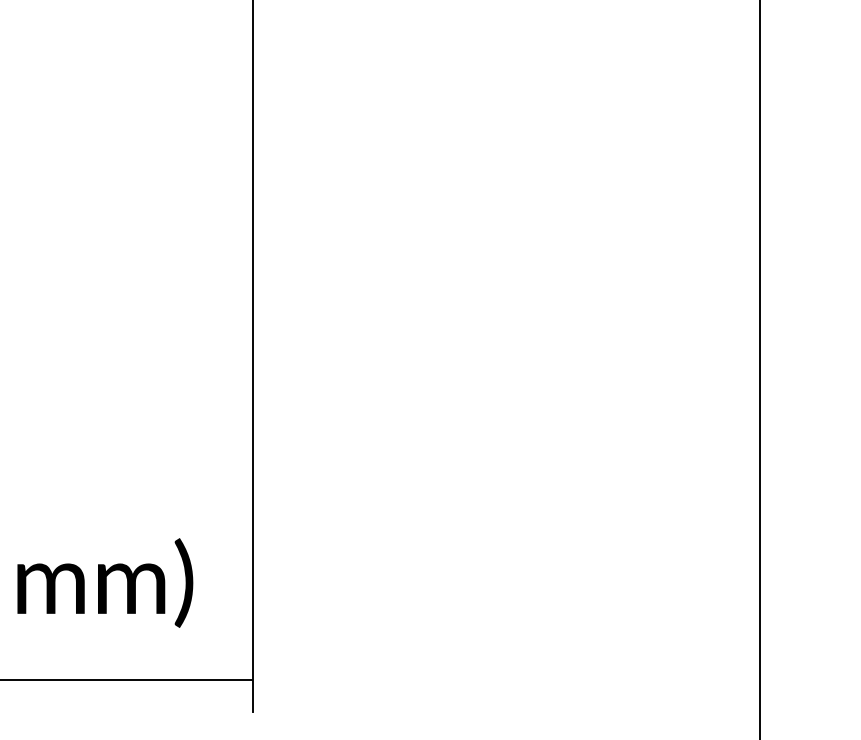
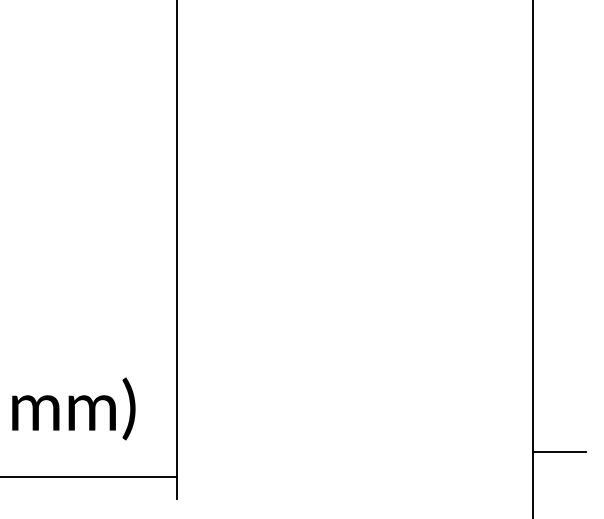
line: (797, 645) -> (559, 452), added

